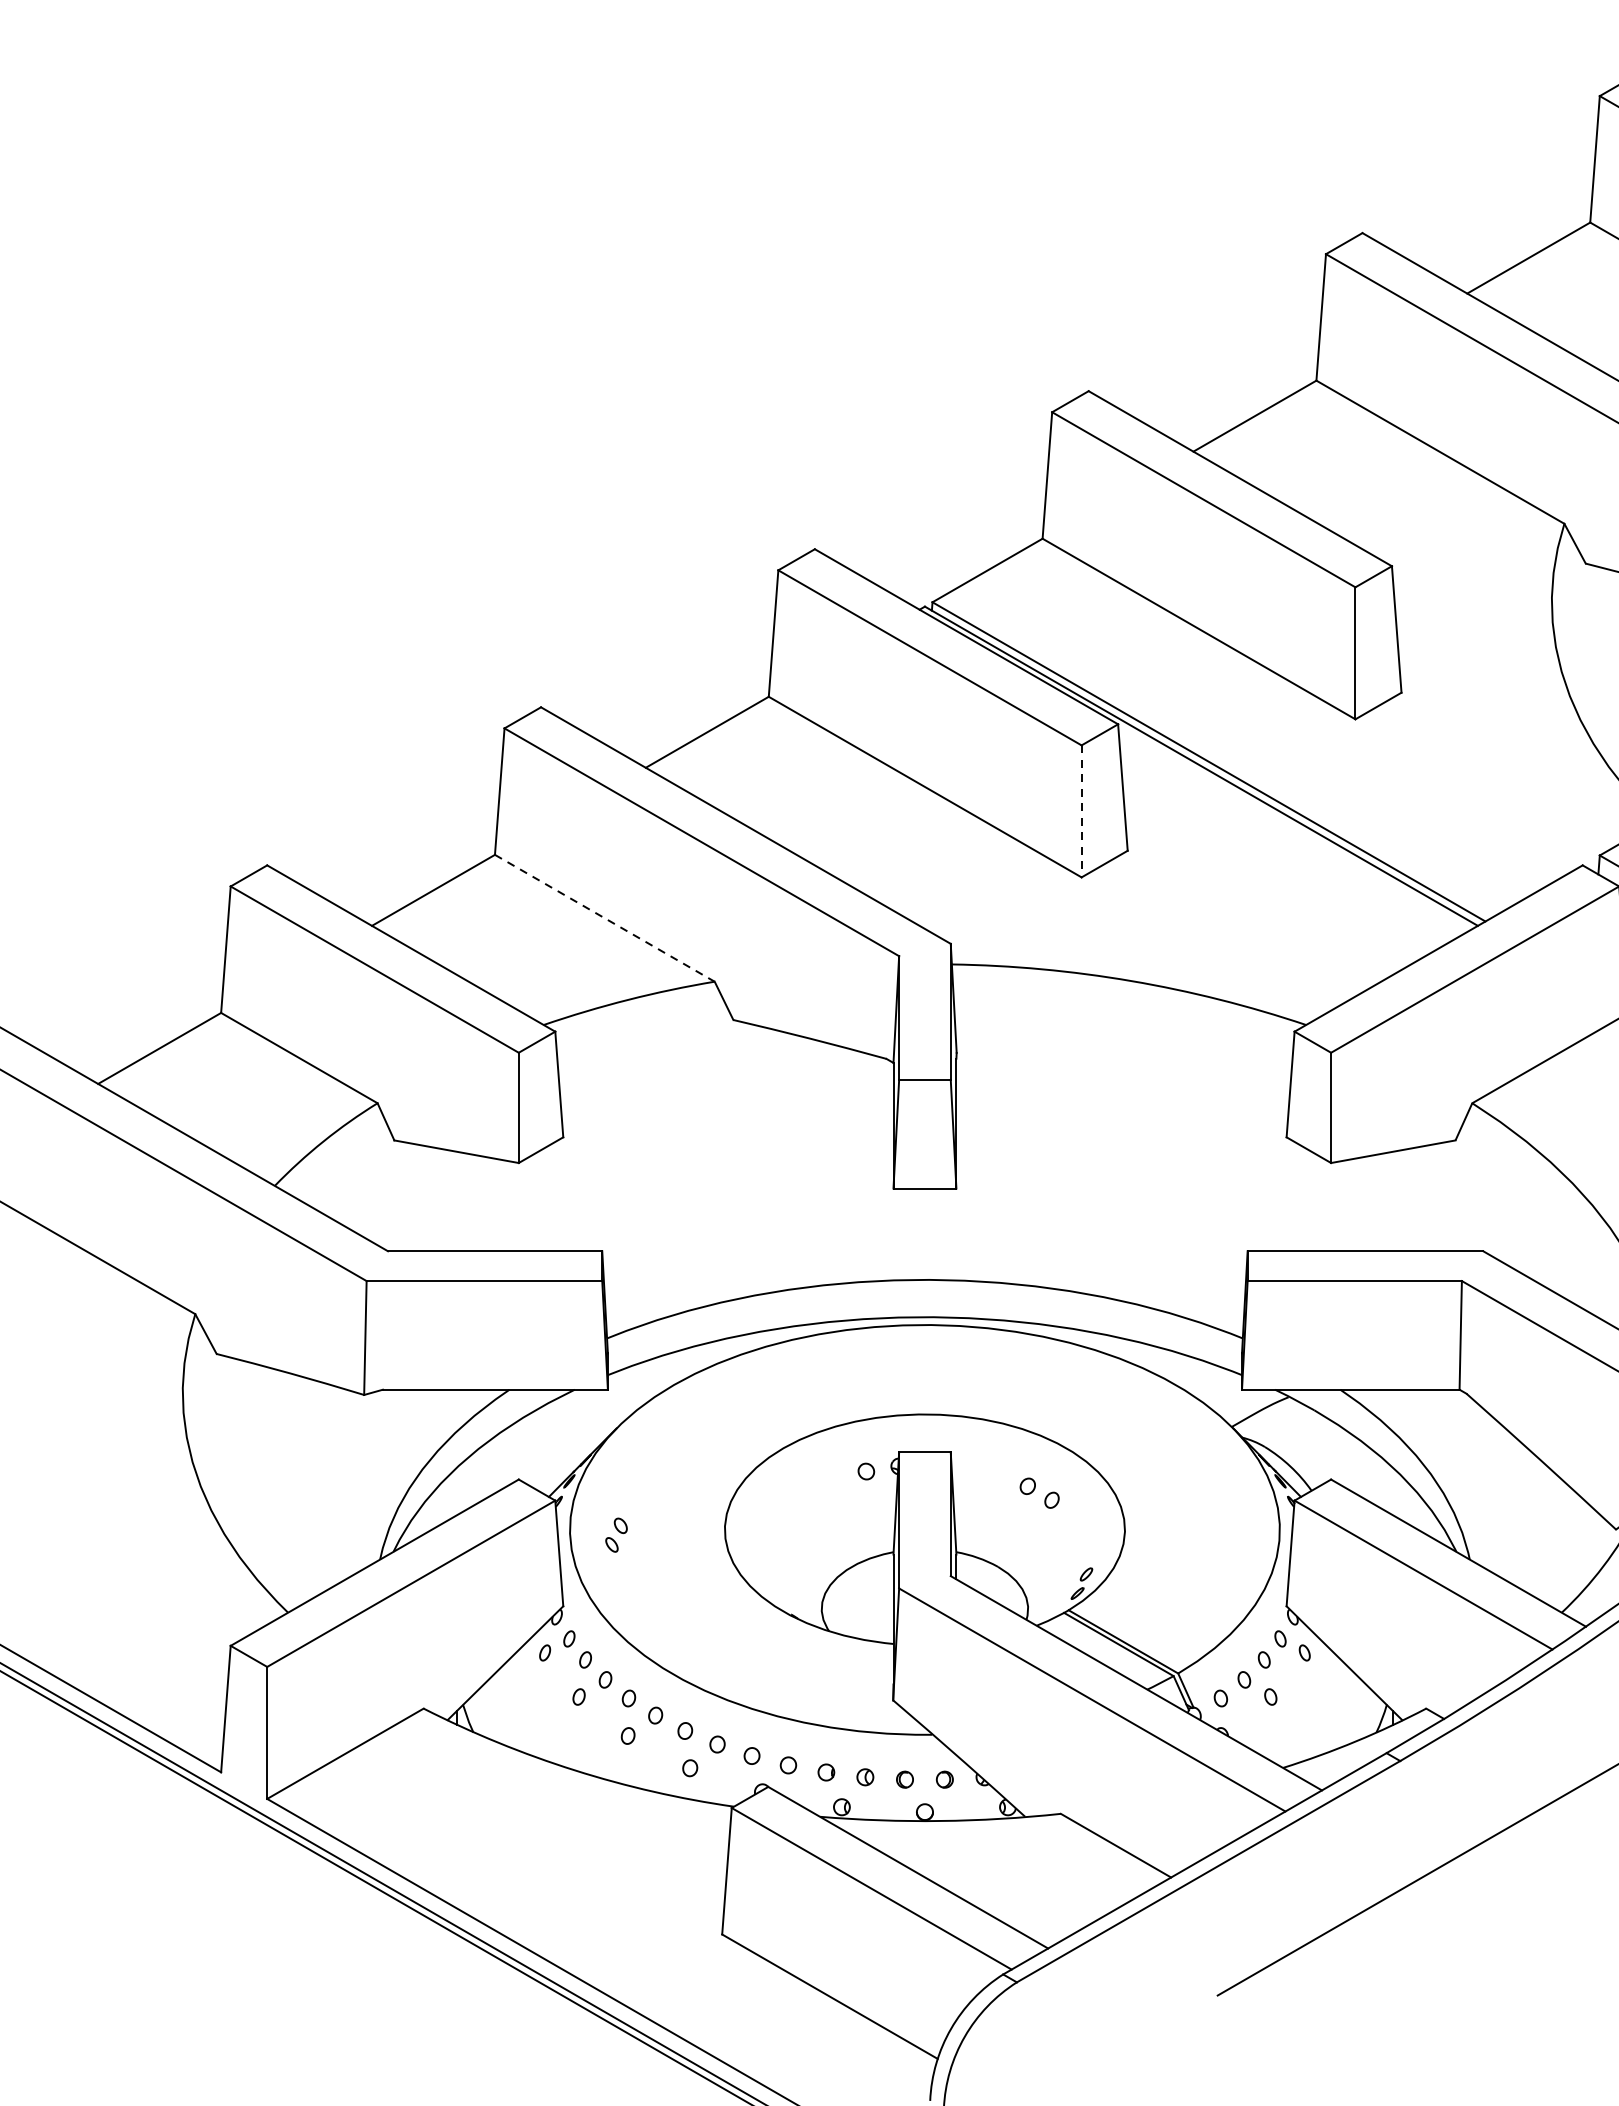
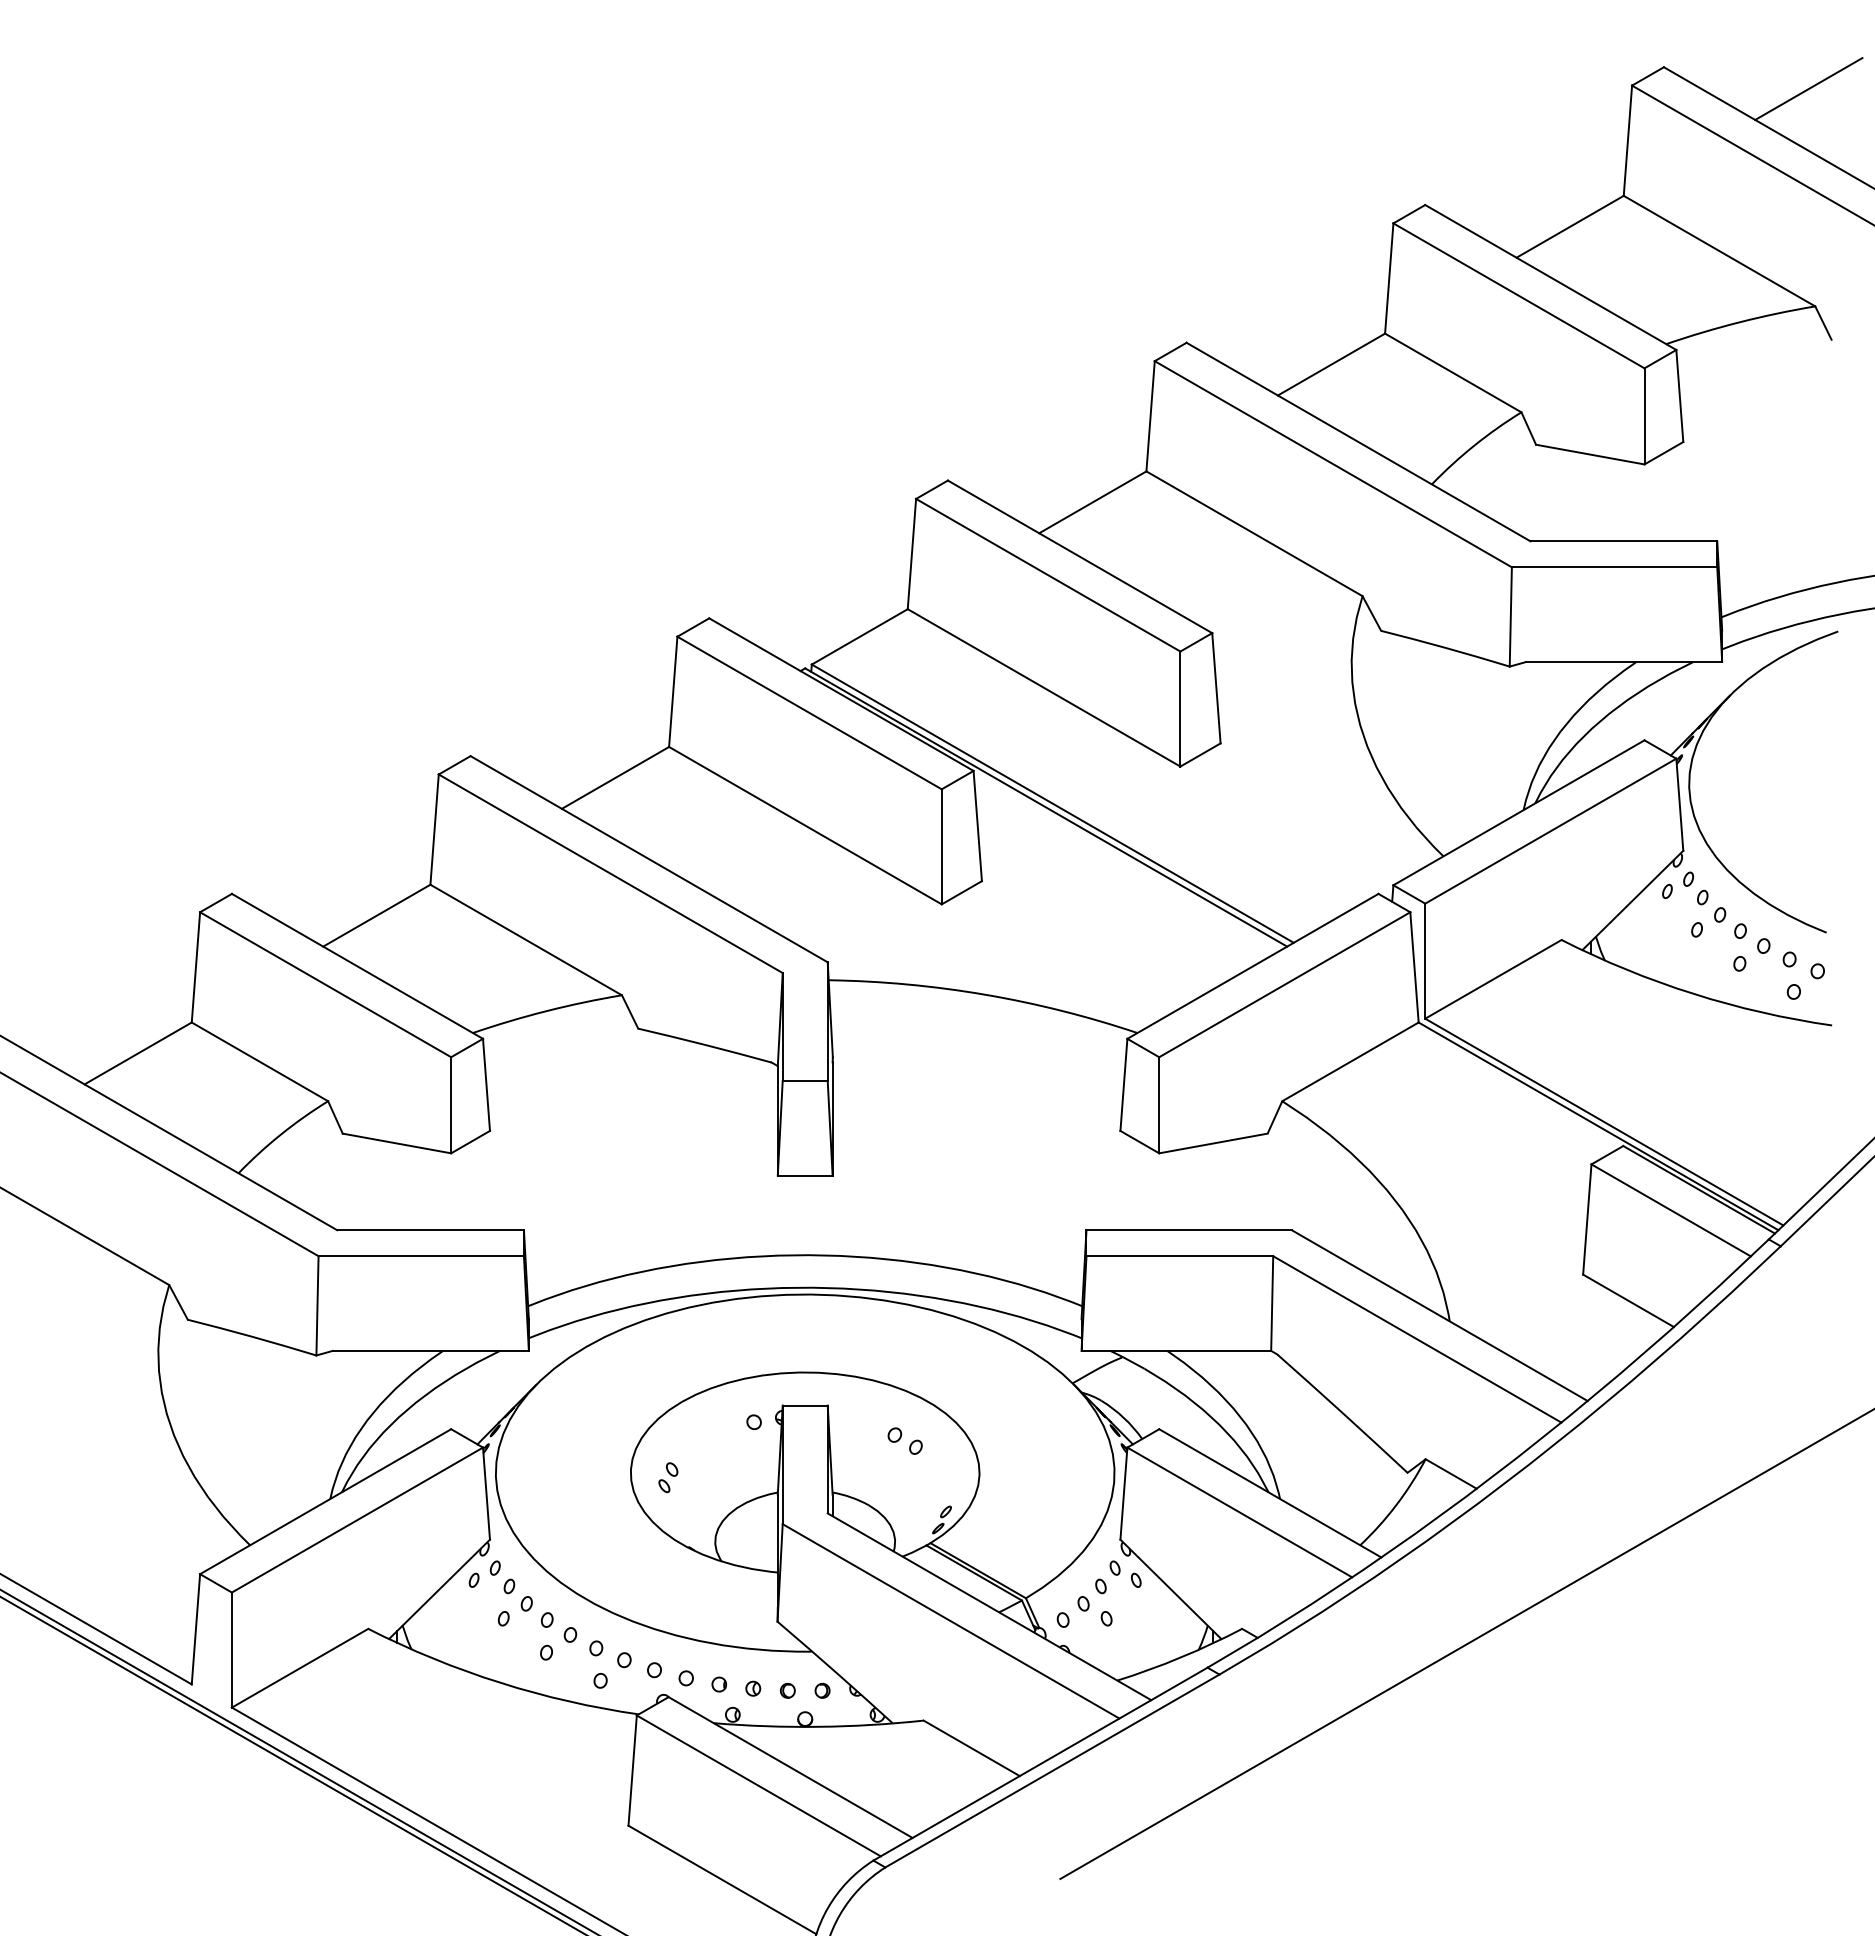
line: (1081, 811) -> (941, 846), dashed -> solid
line: (605, 918) -> (526, 940), dashed -> solid
part: (616, 1534) -> (668, 1477), moved

